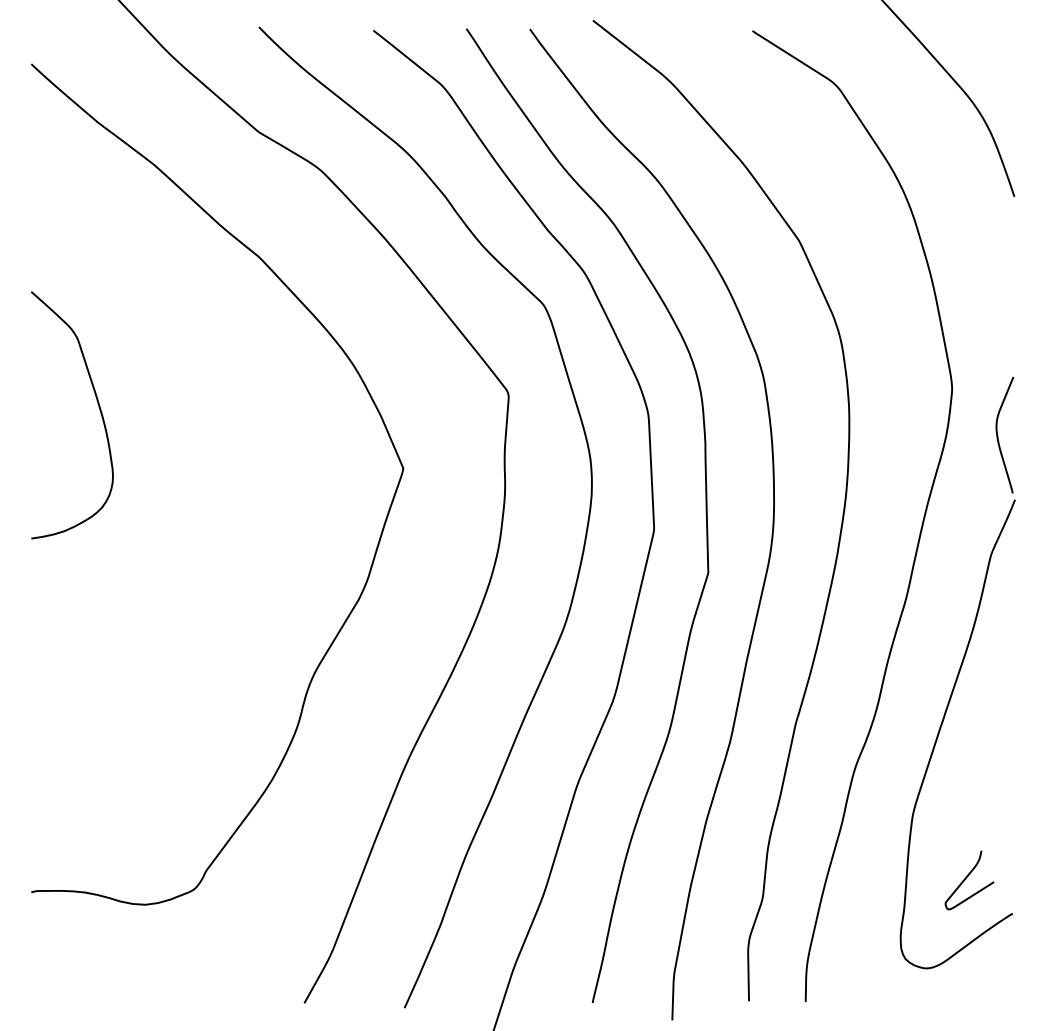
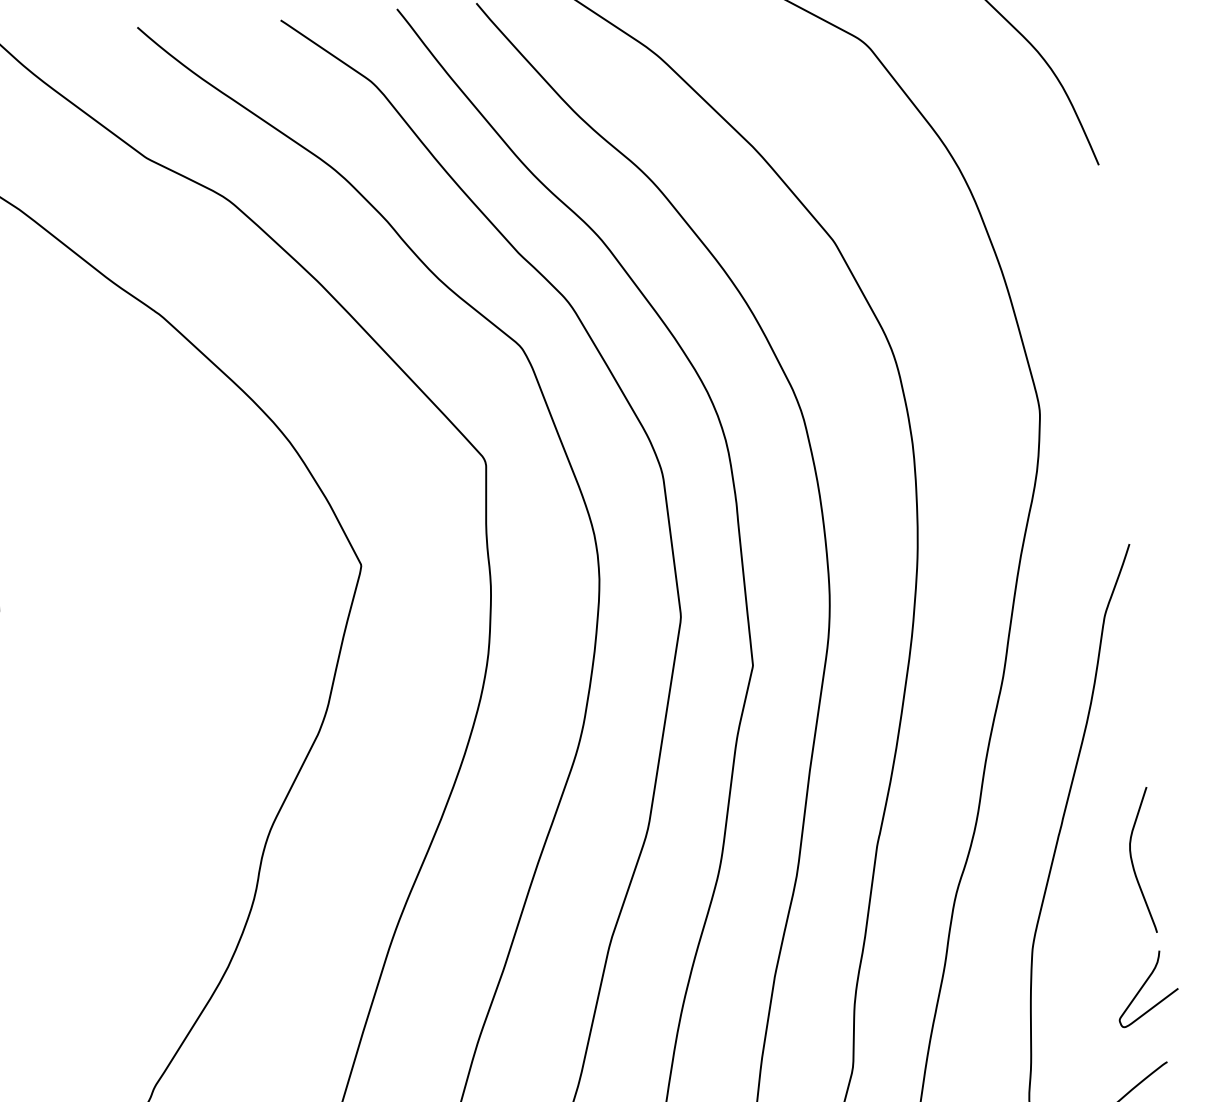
curve: (998, 435) -> (1133, 861), moved
curve: (967, 877) -> (1144, 985), moved

